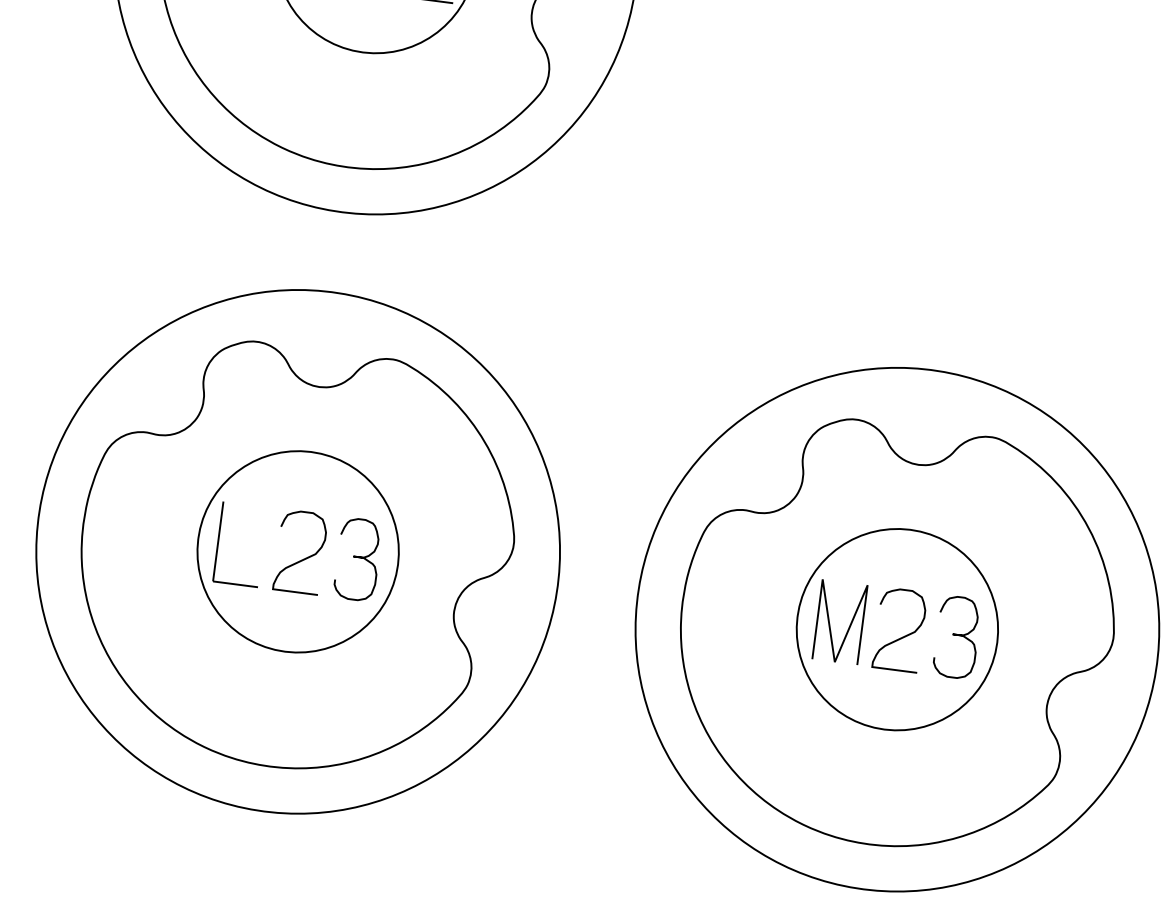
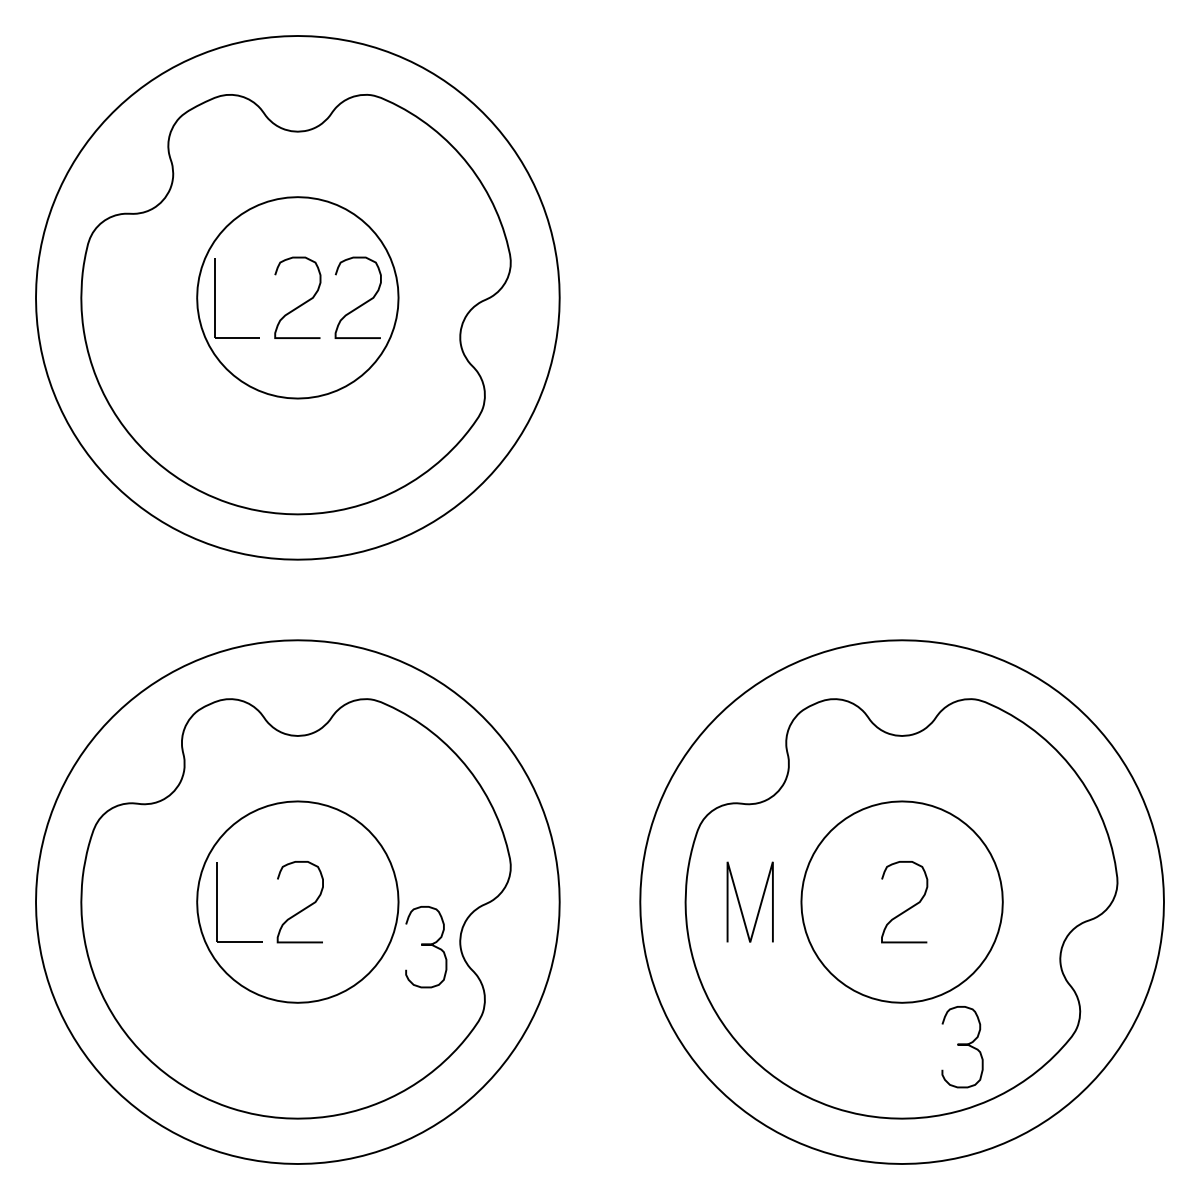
curve: (358, 558) -> (426, 945), moved
line: (830, 622) -> (740, 903), moved
curve: (957, 635) -> (962, 1045), moved

